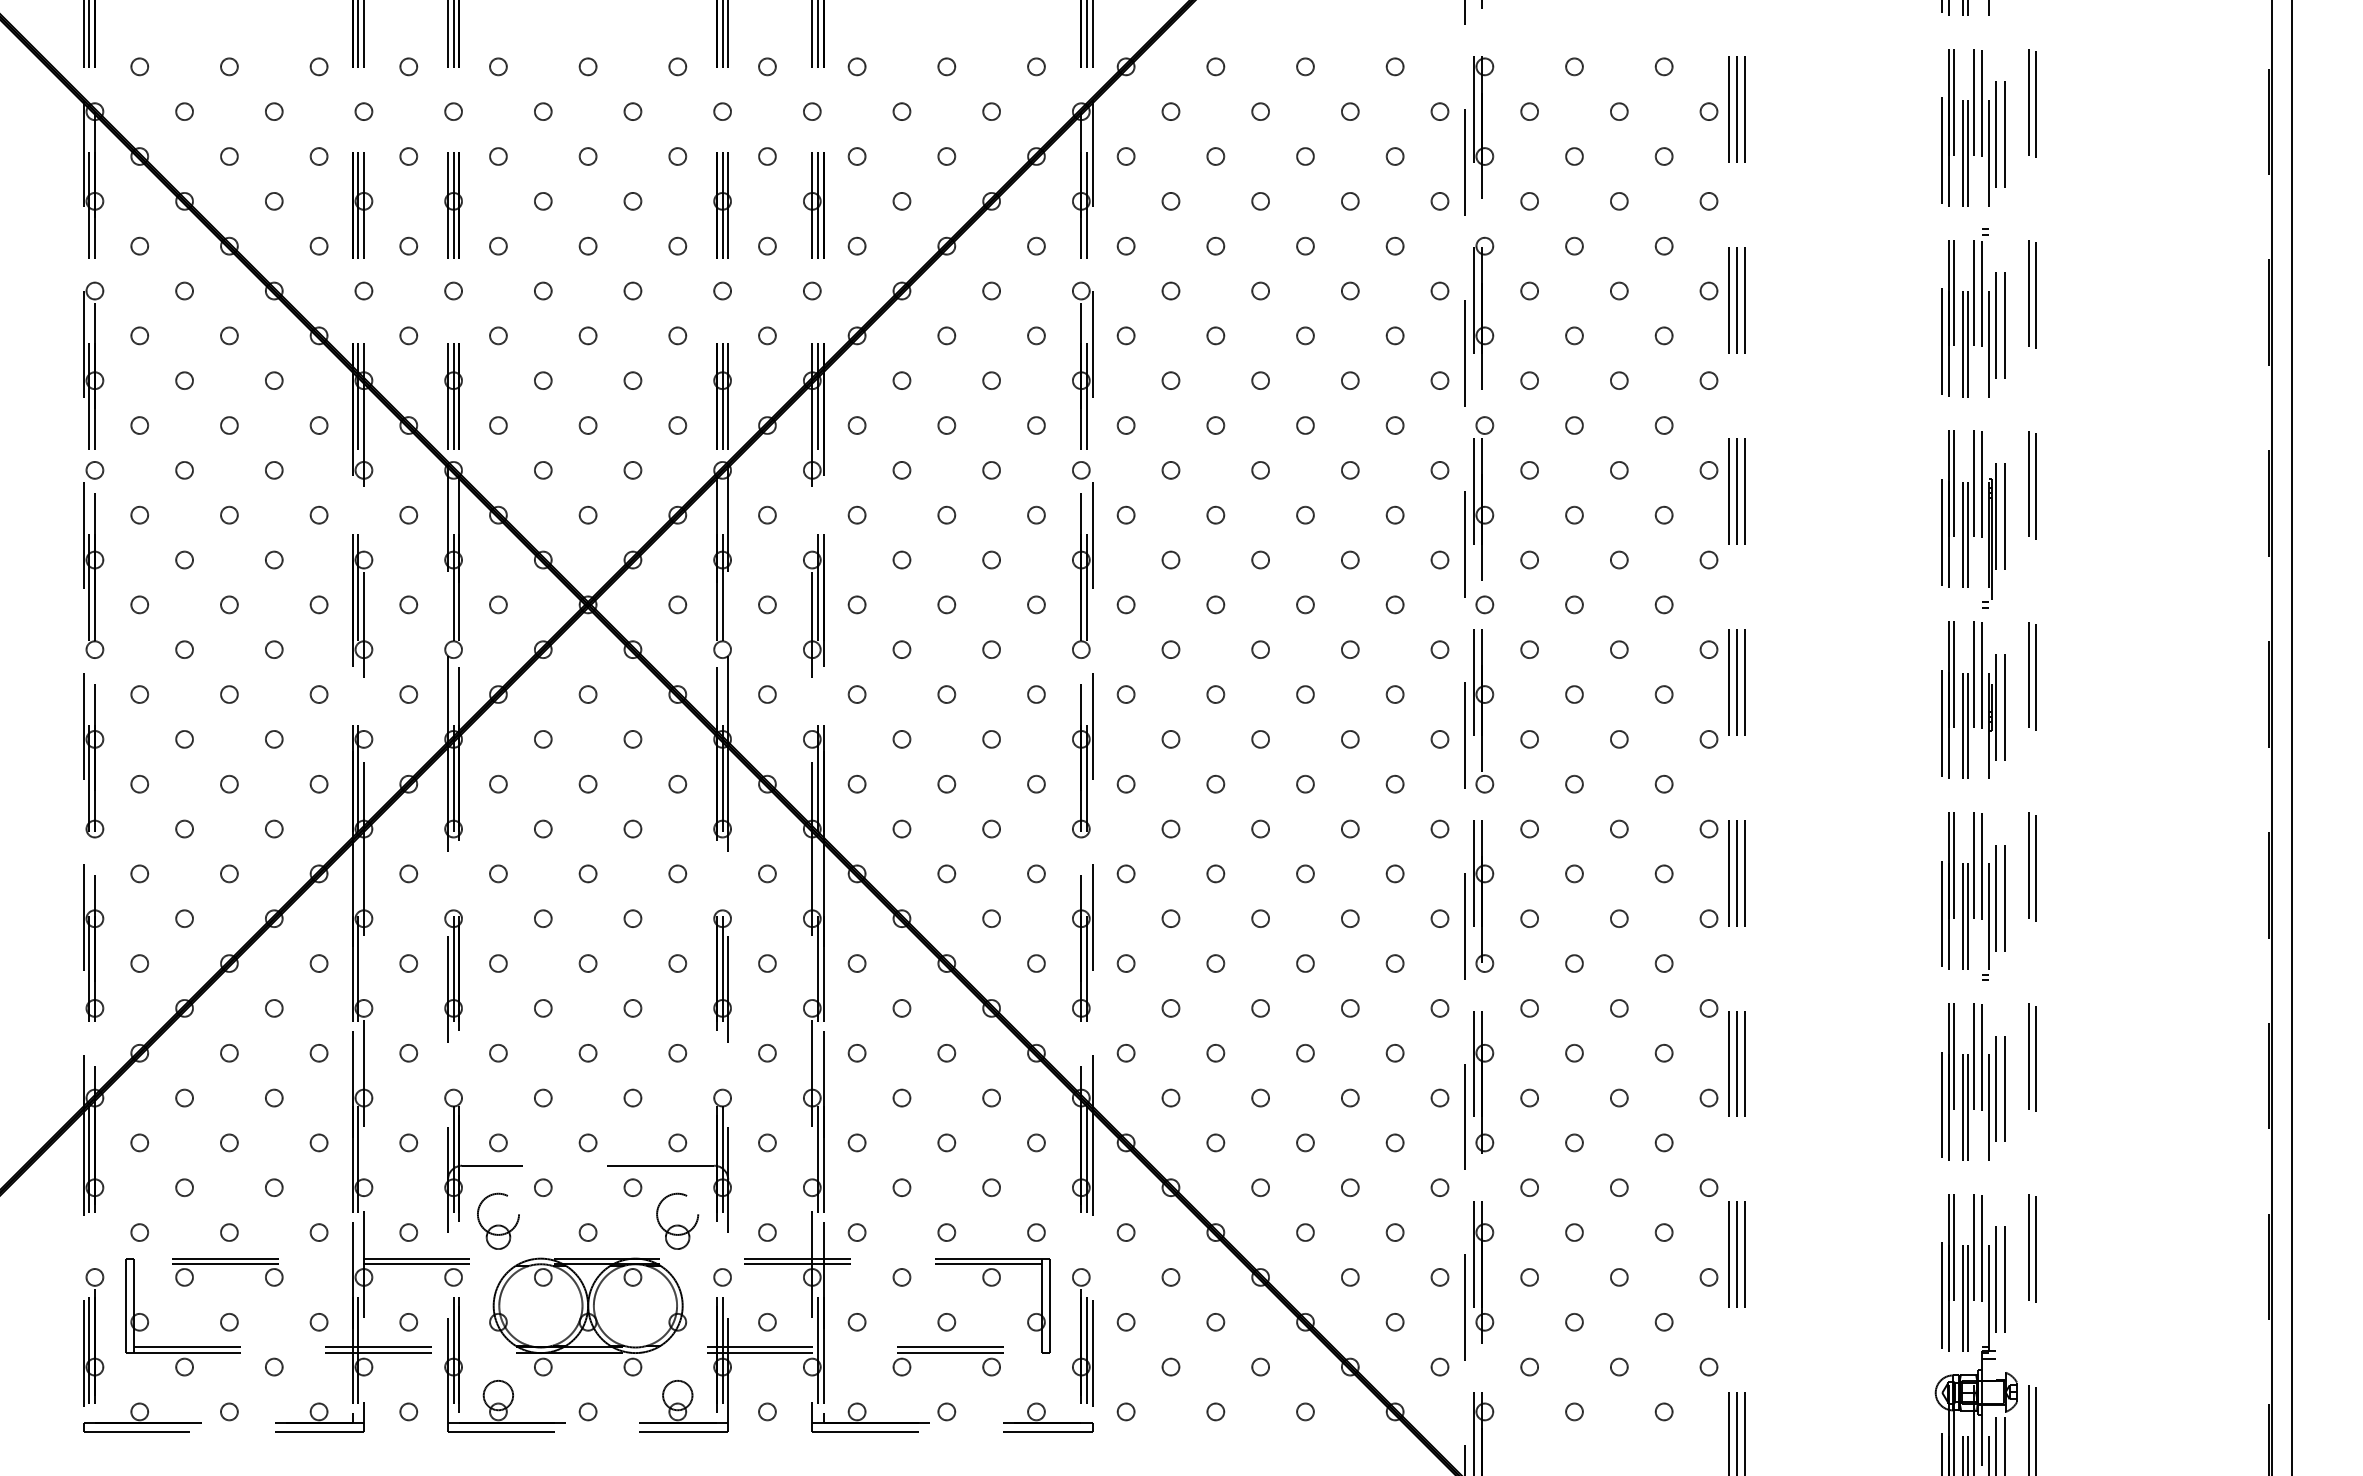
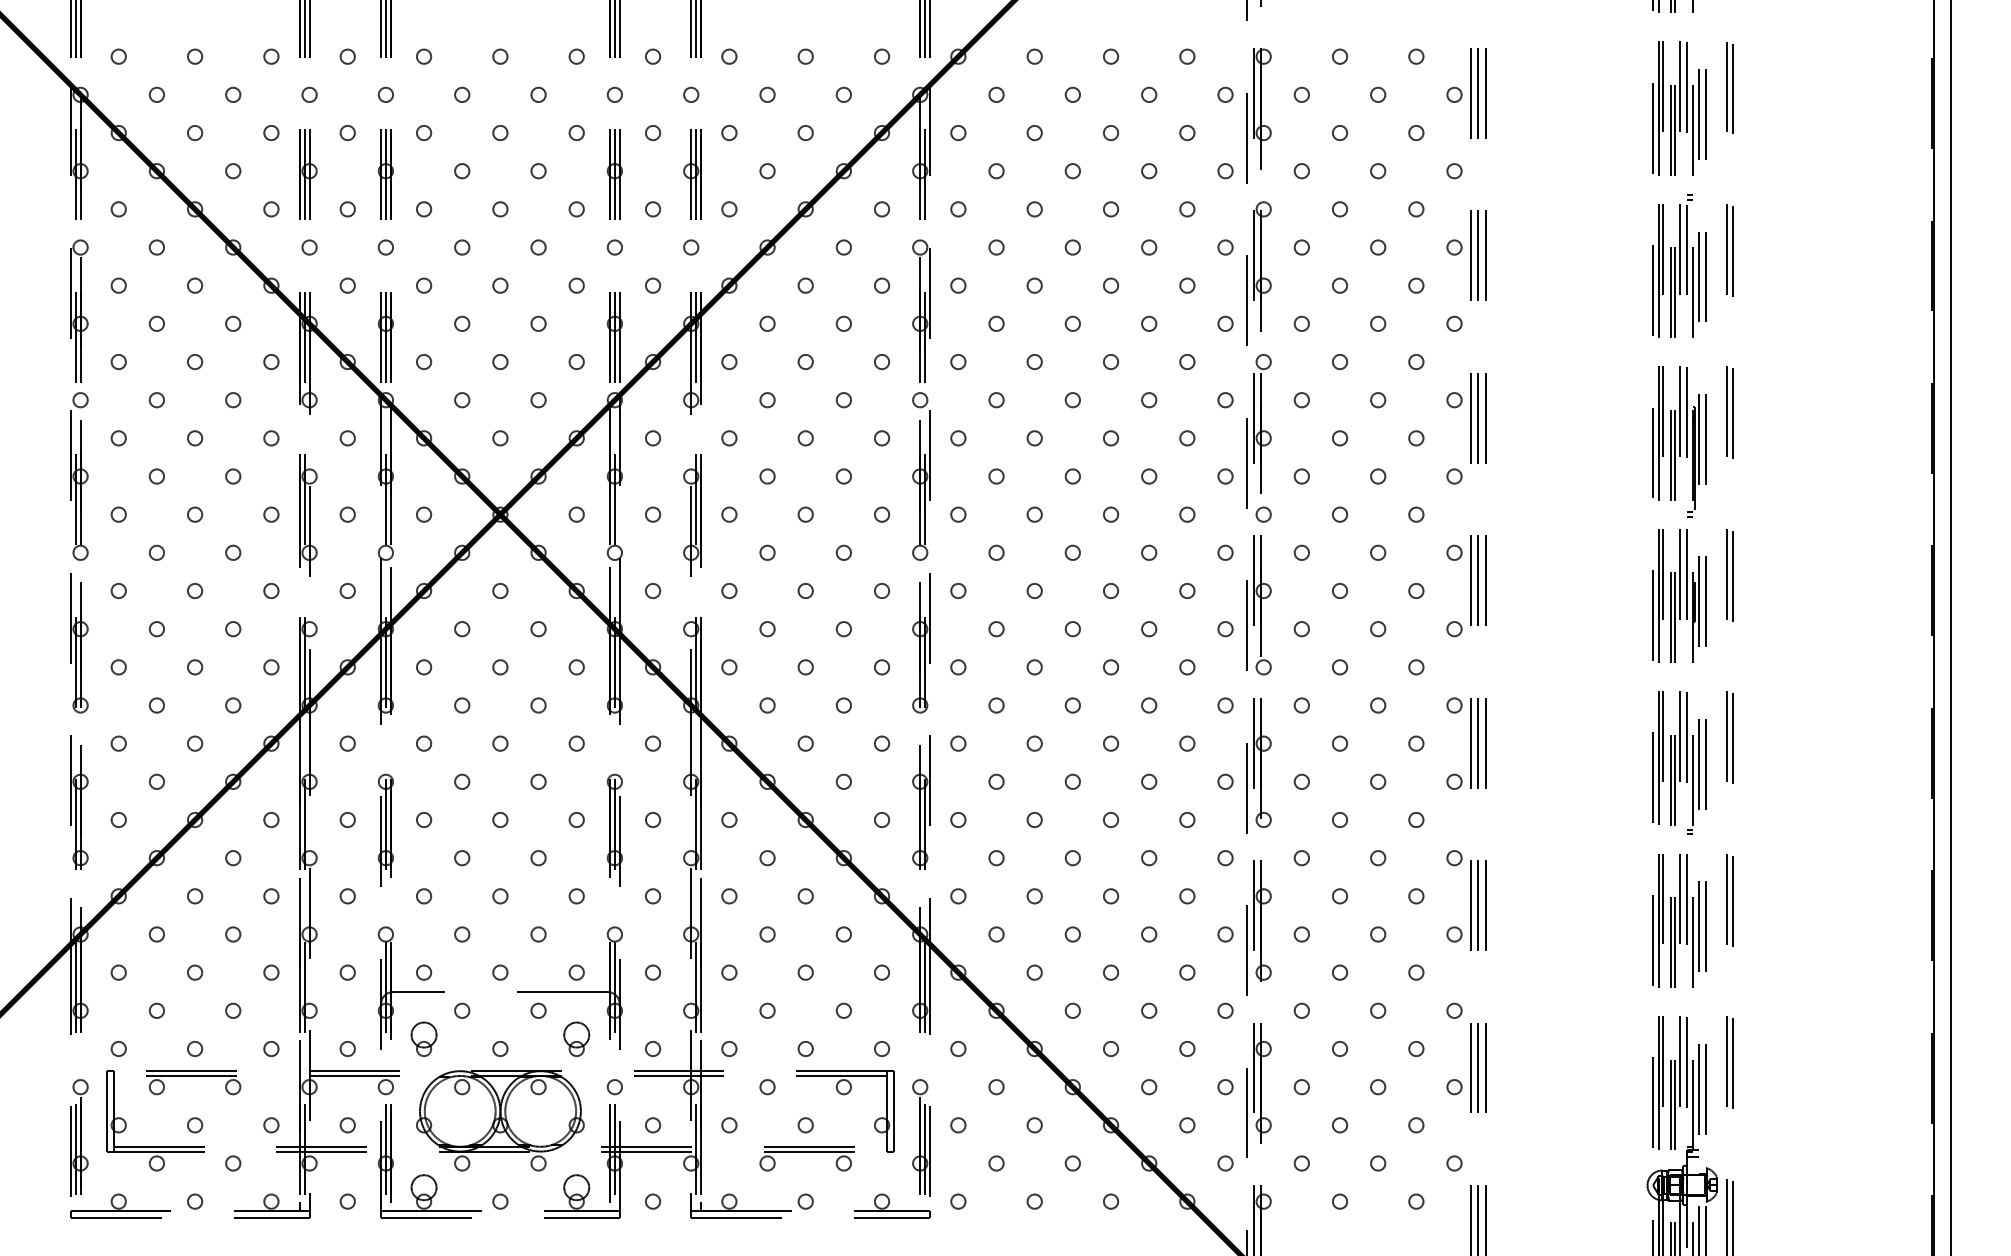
part: (497, 1220) -> (423, 1038), size x0.71
part: (677, 1220) -> (576, 1038), size x0.71

